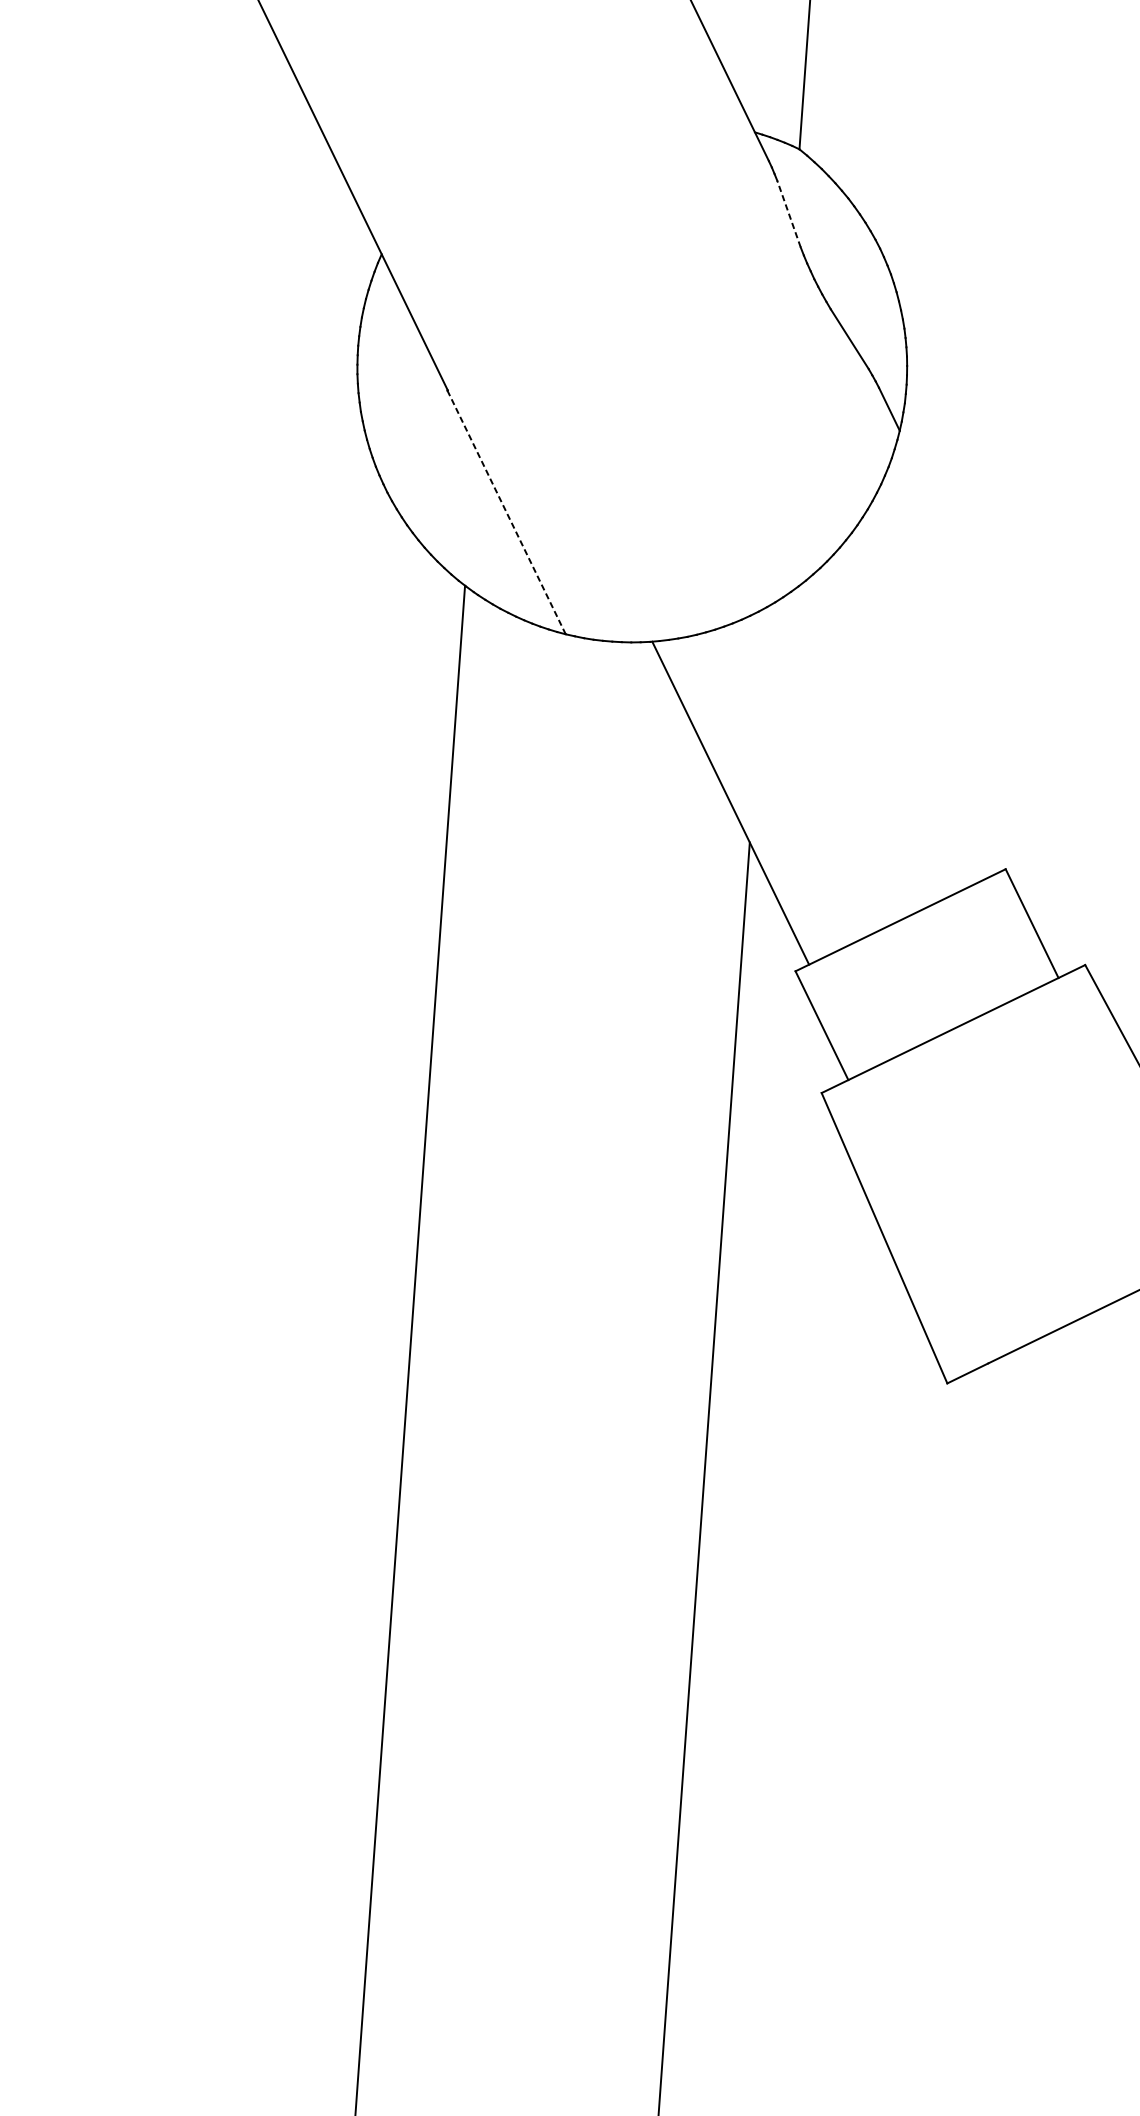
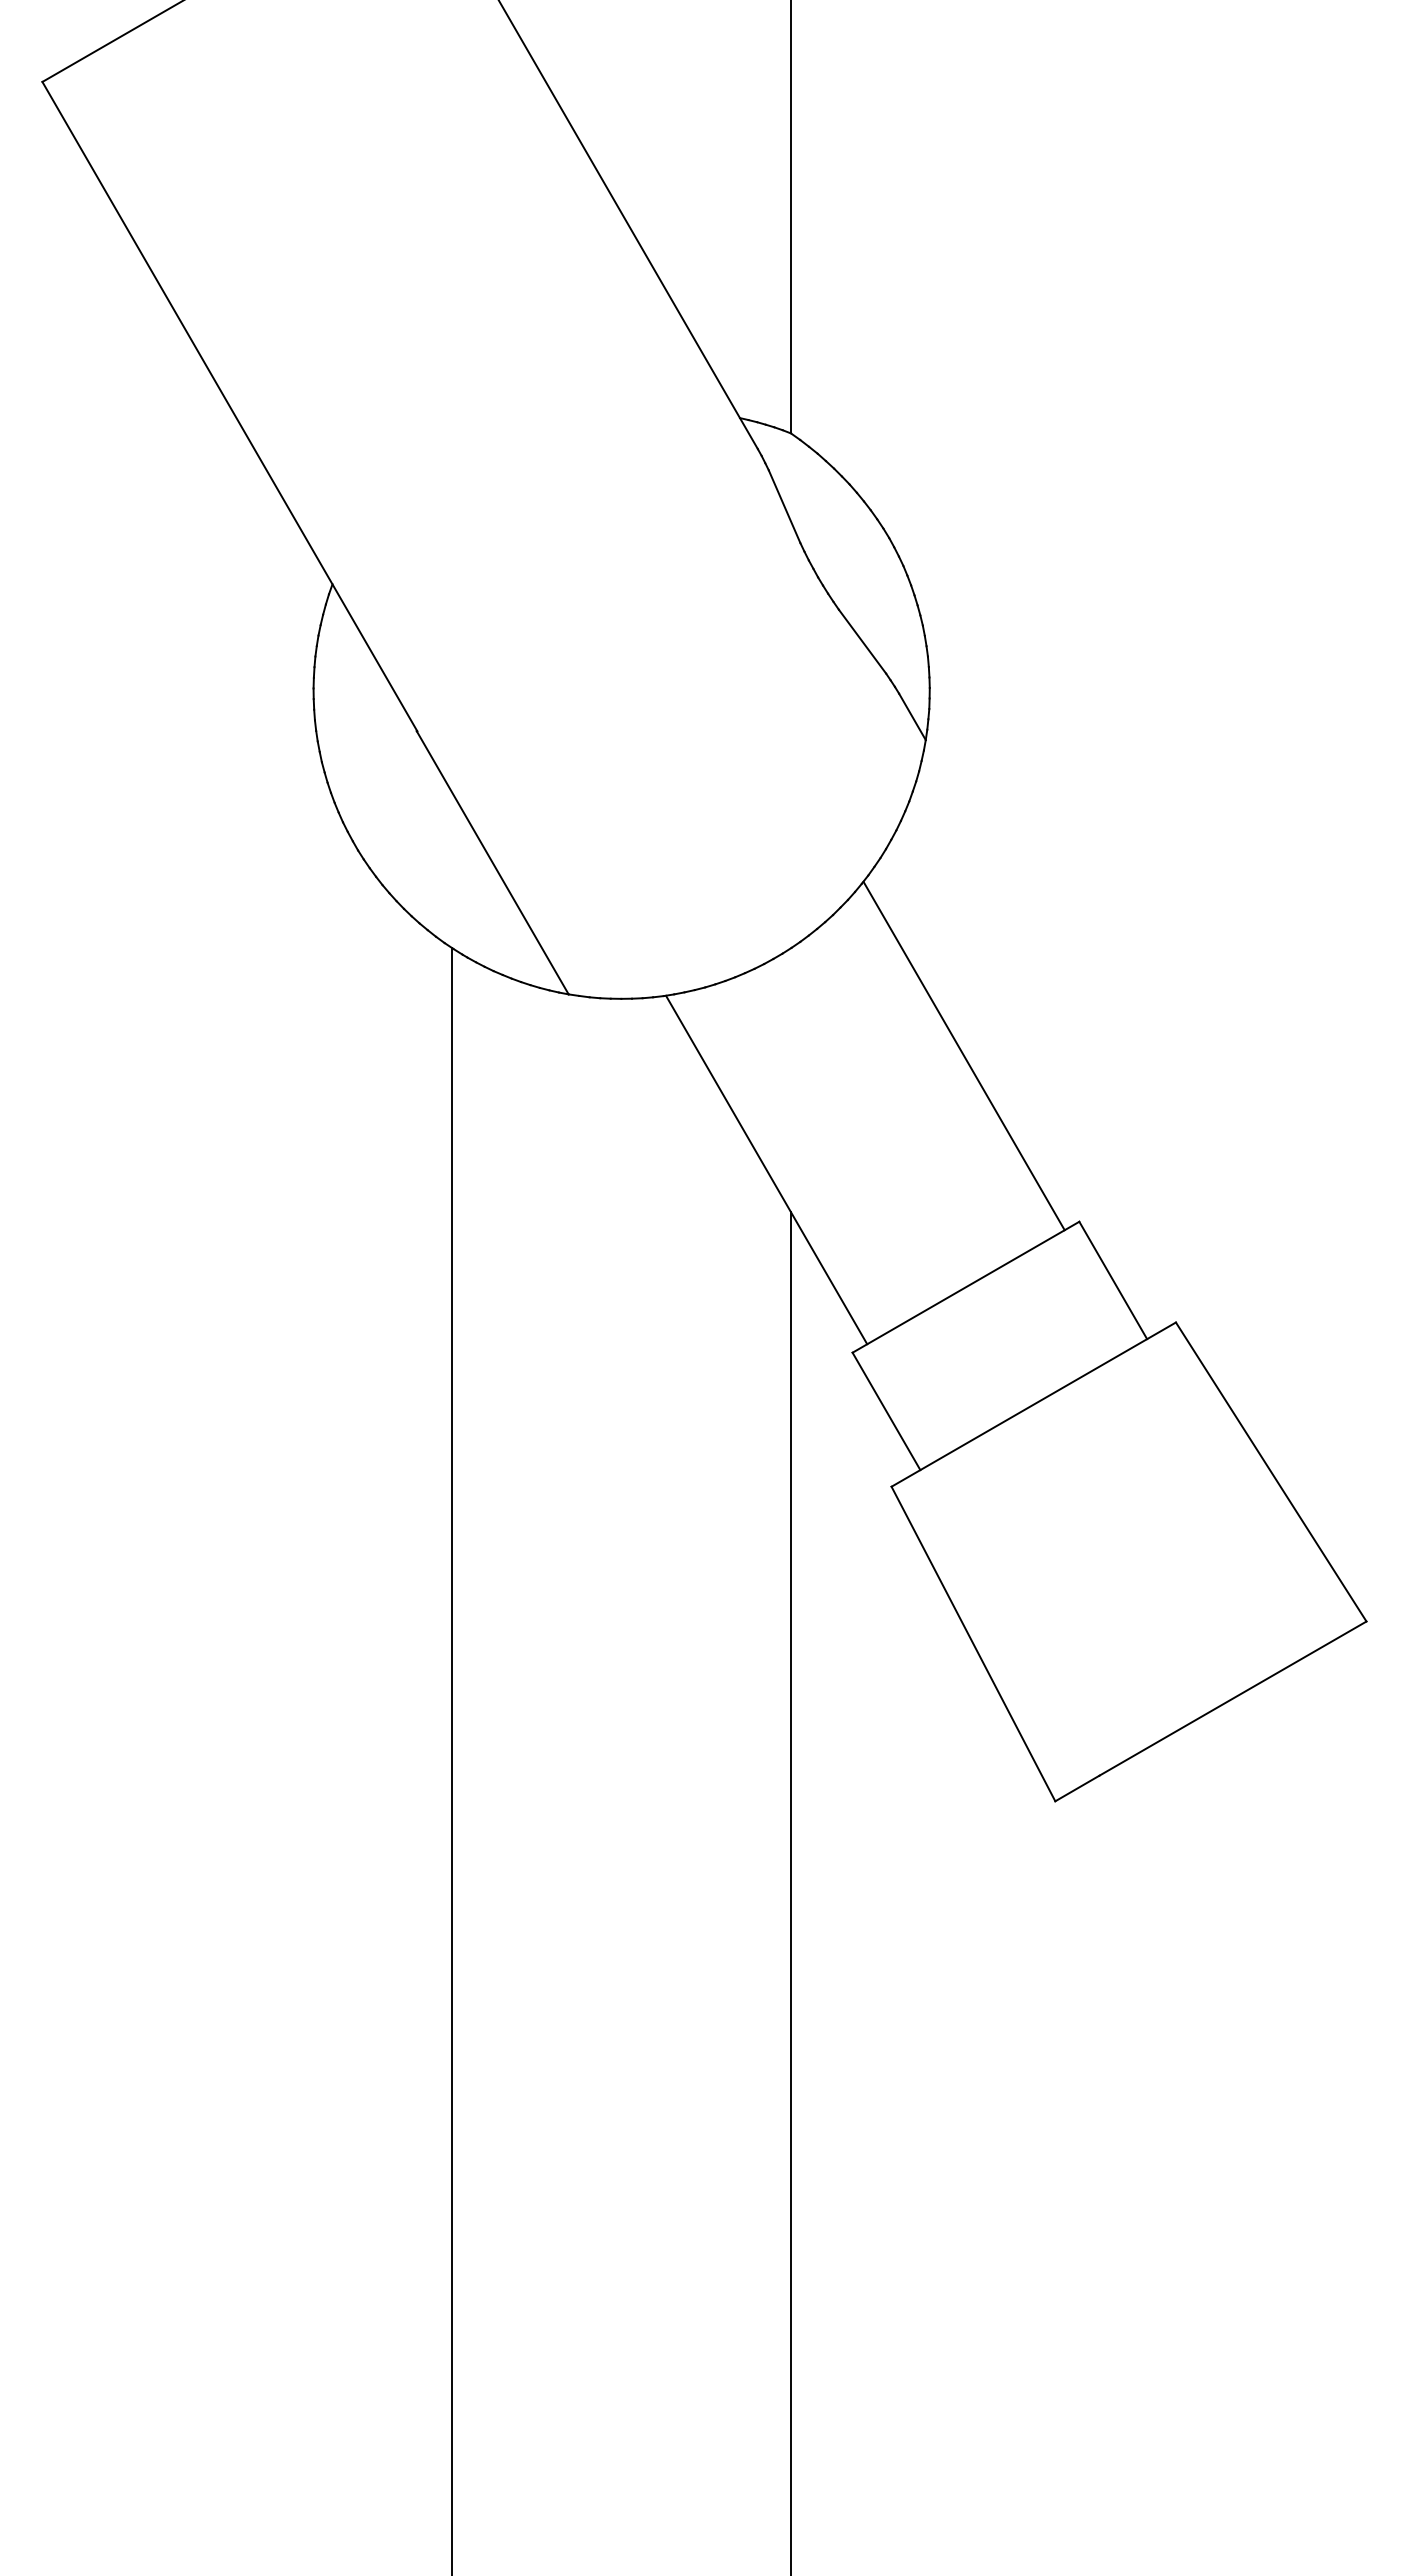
line: (788, 213) -> (784, 506), dashed -> solid
line: (506, 512) -> (492, 862), dashed -> solid
line: (913, 713) -> (963, 1055), added

